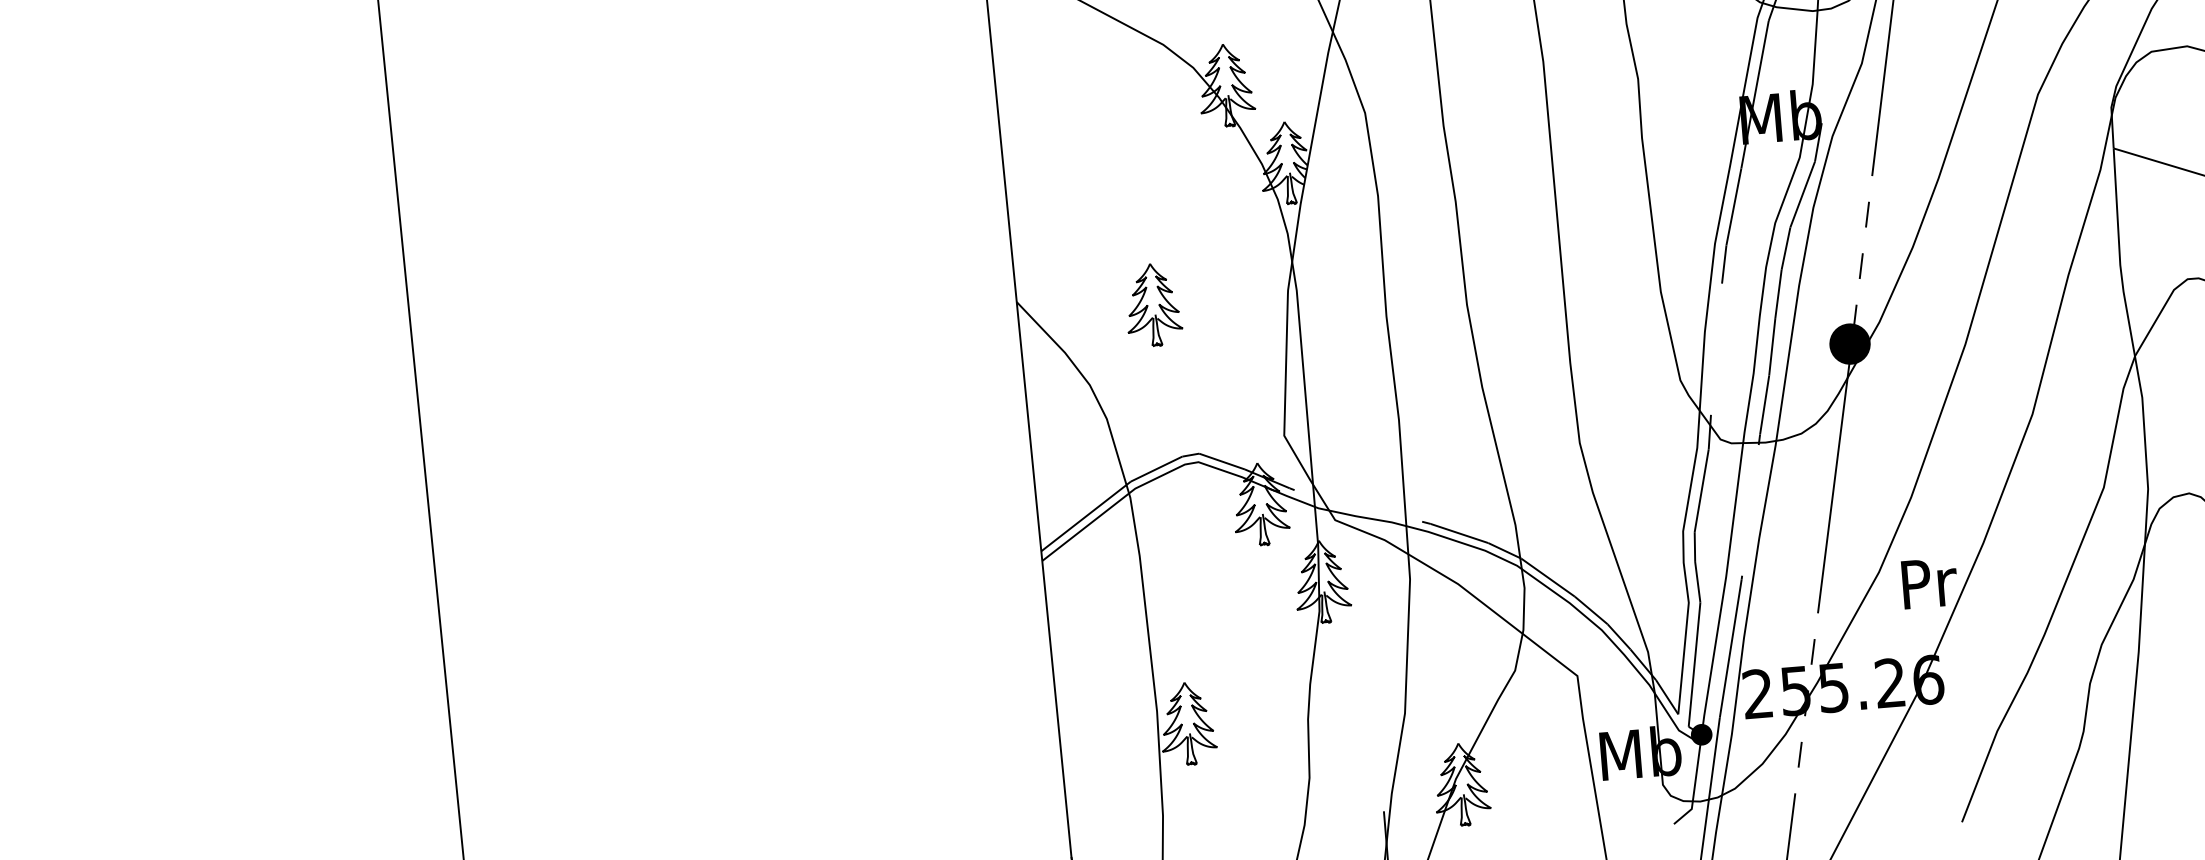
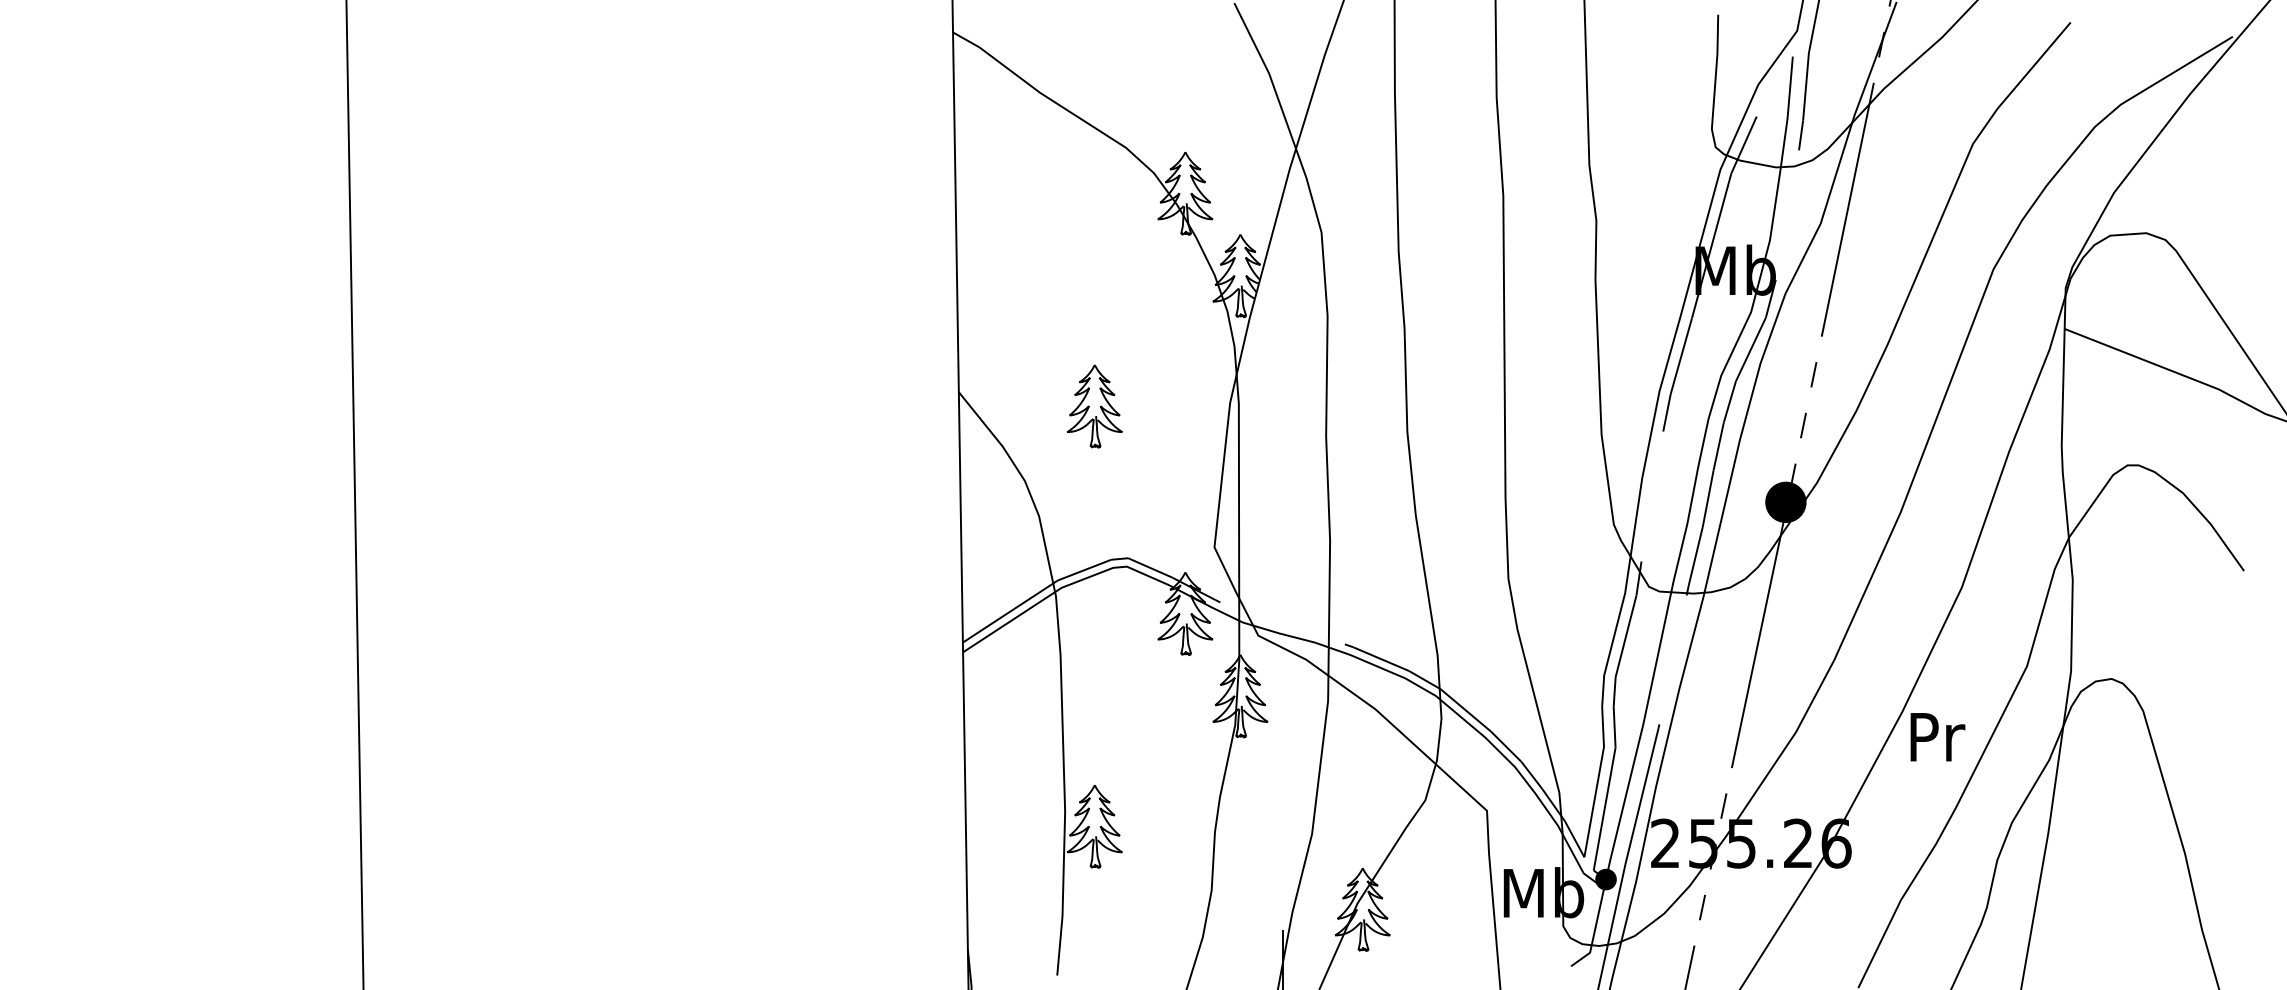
text: (1929, 583) -> (1937, 737), moved

